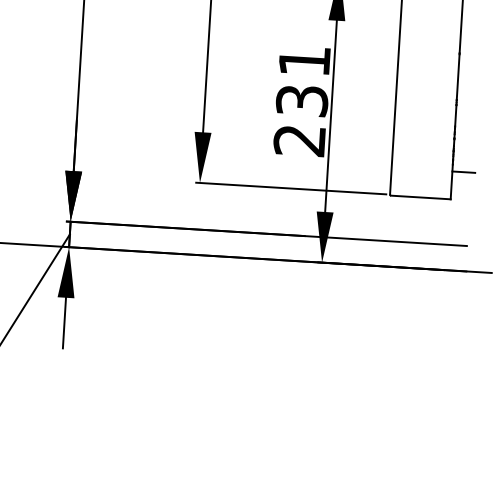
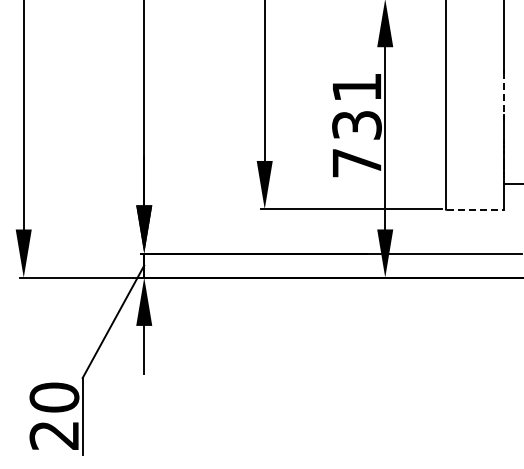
line: (458, 76) -> (503, 93), solid -> dashed
text: (299, 140) -> (356, 163), 231 -> 731
line: (421, 197) -> (475, 210), solid -> dashed

